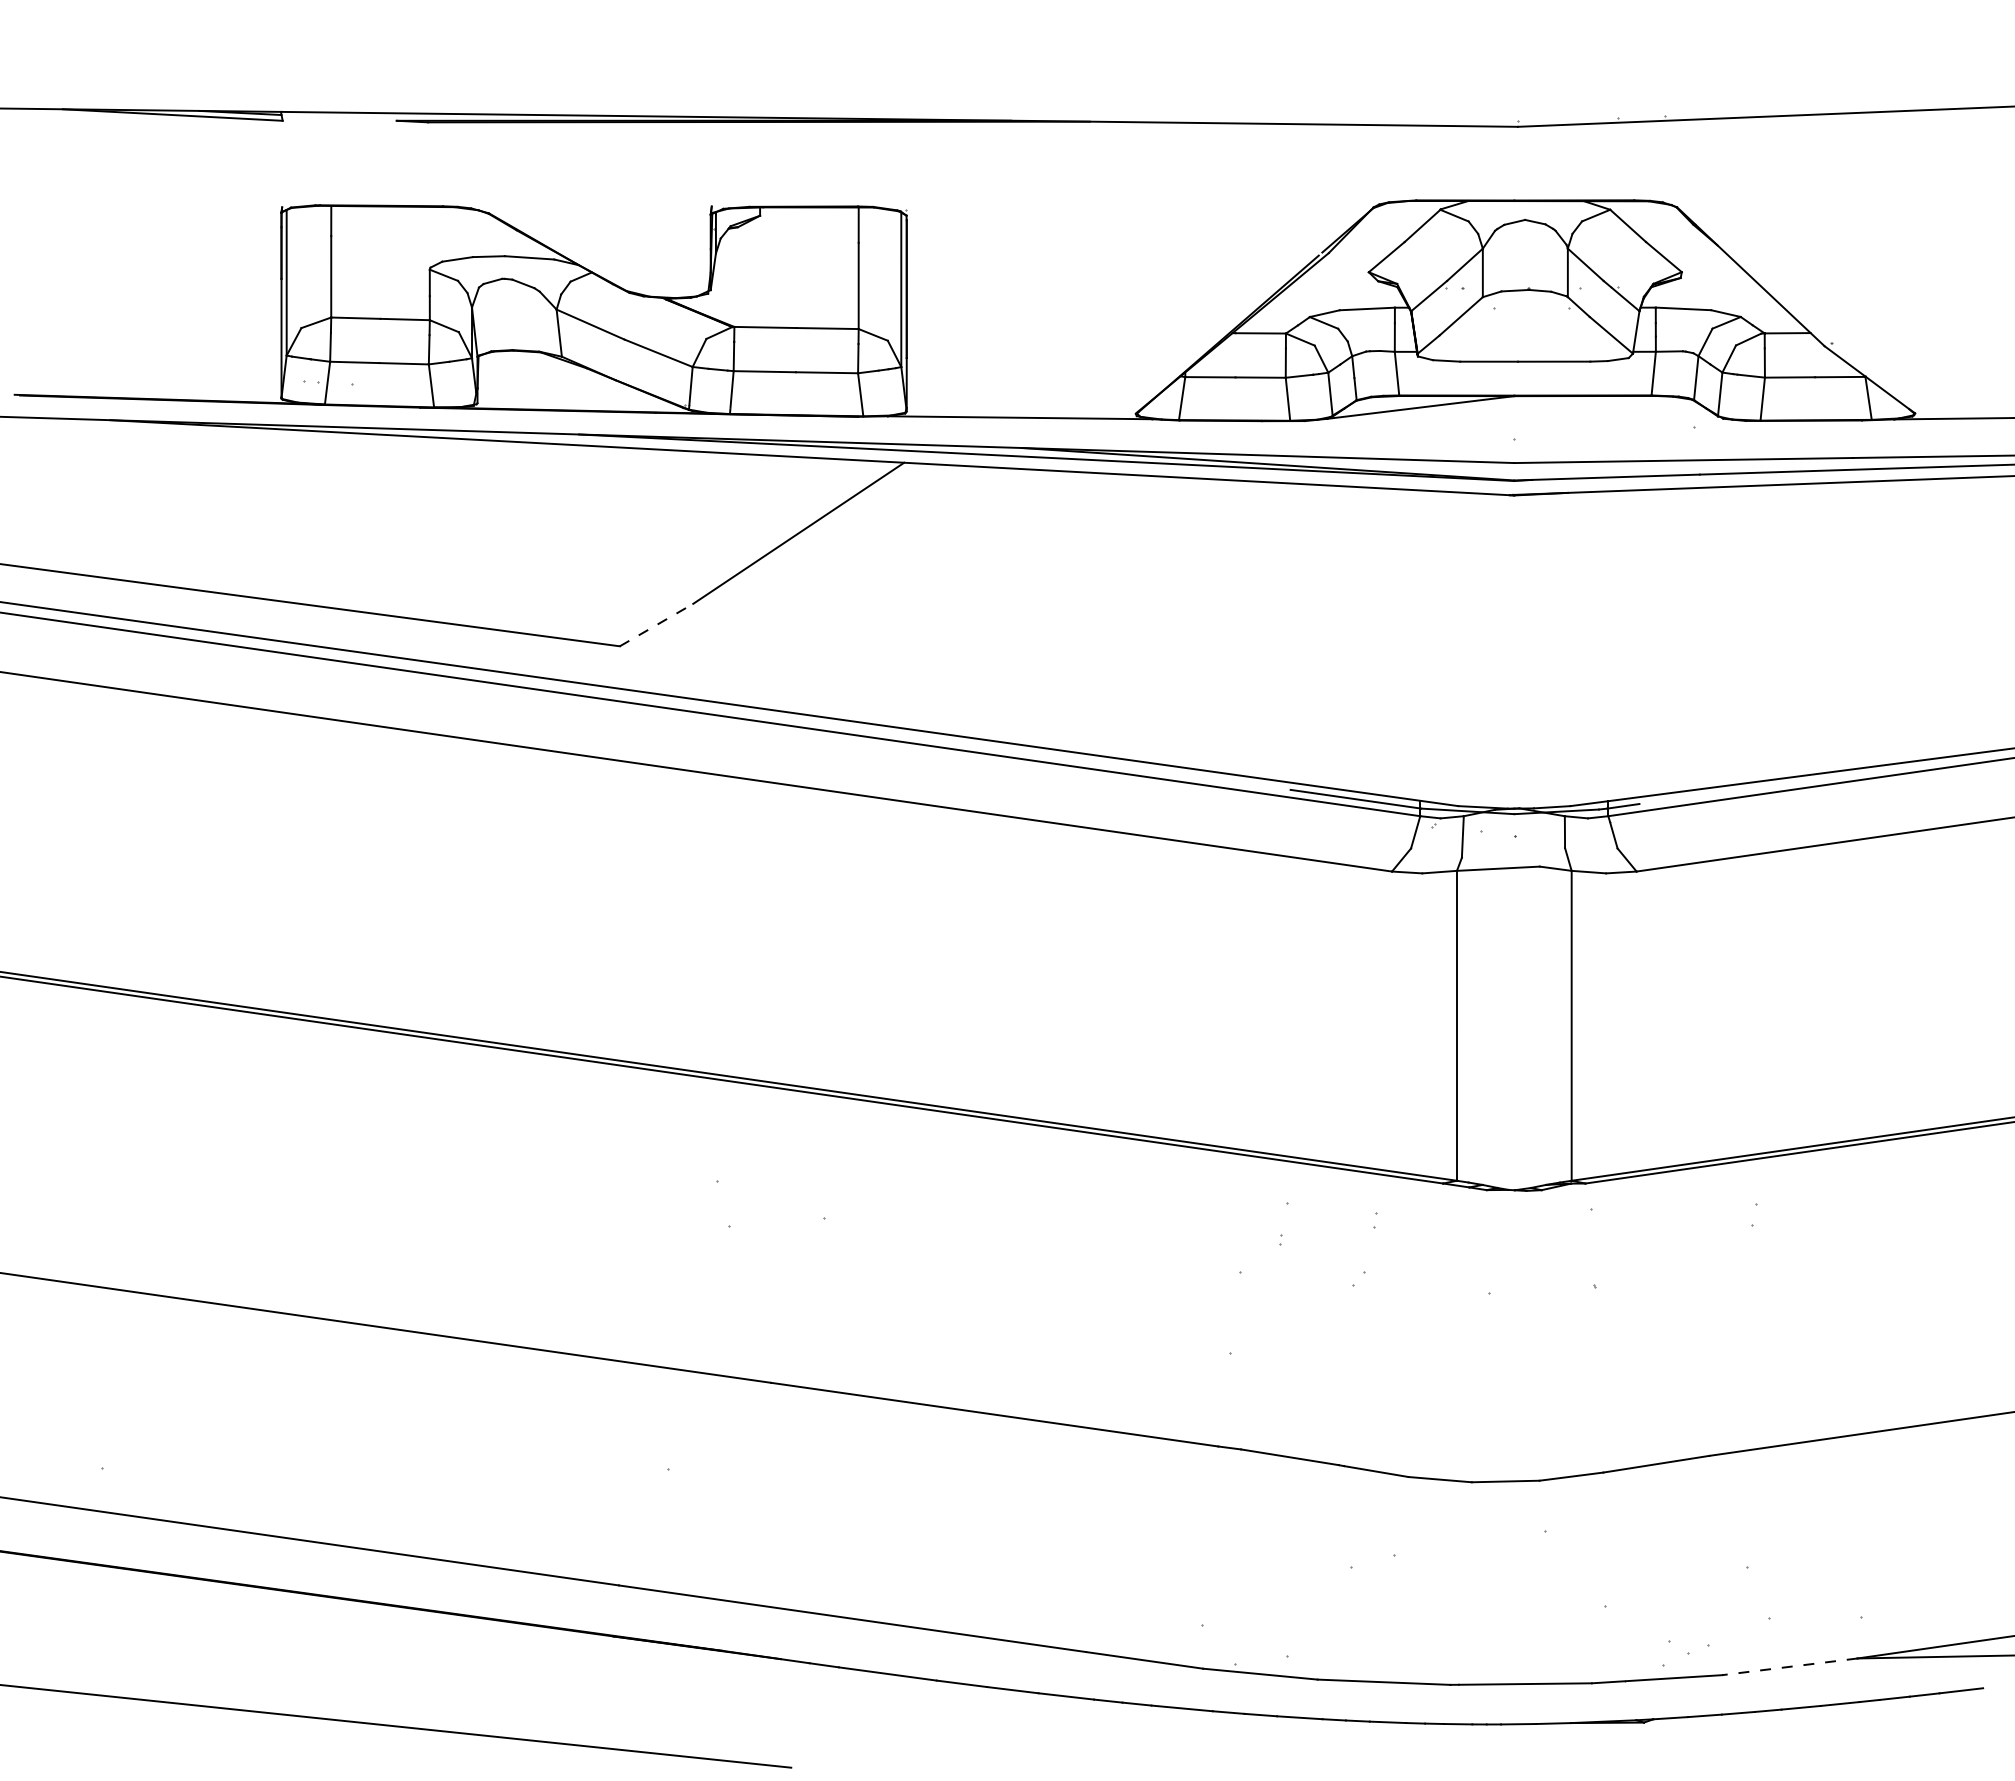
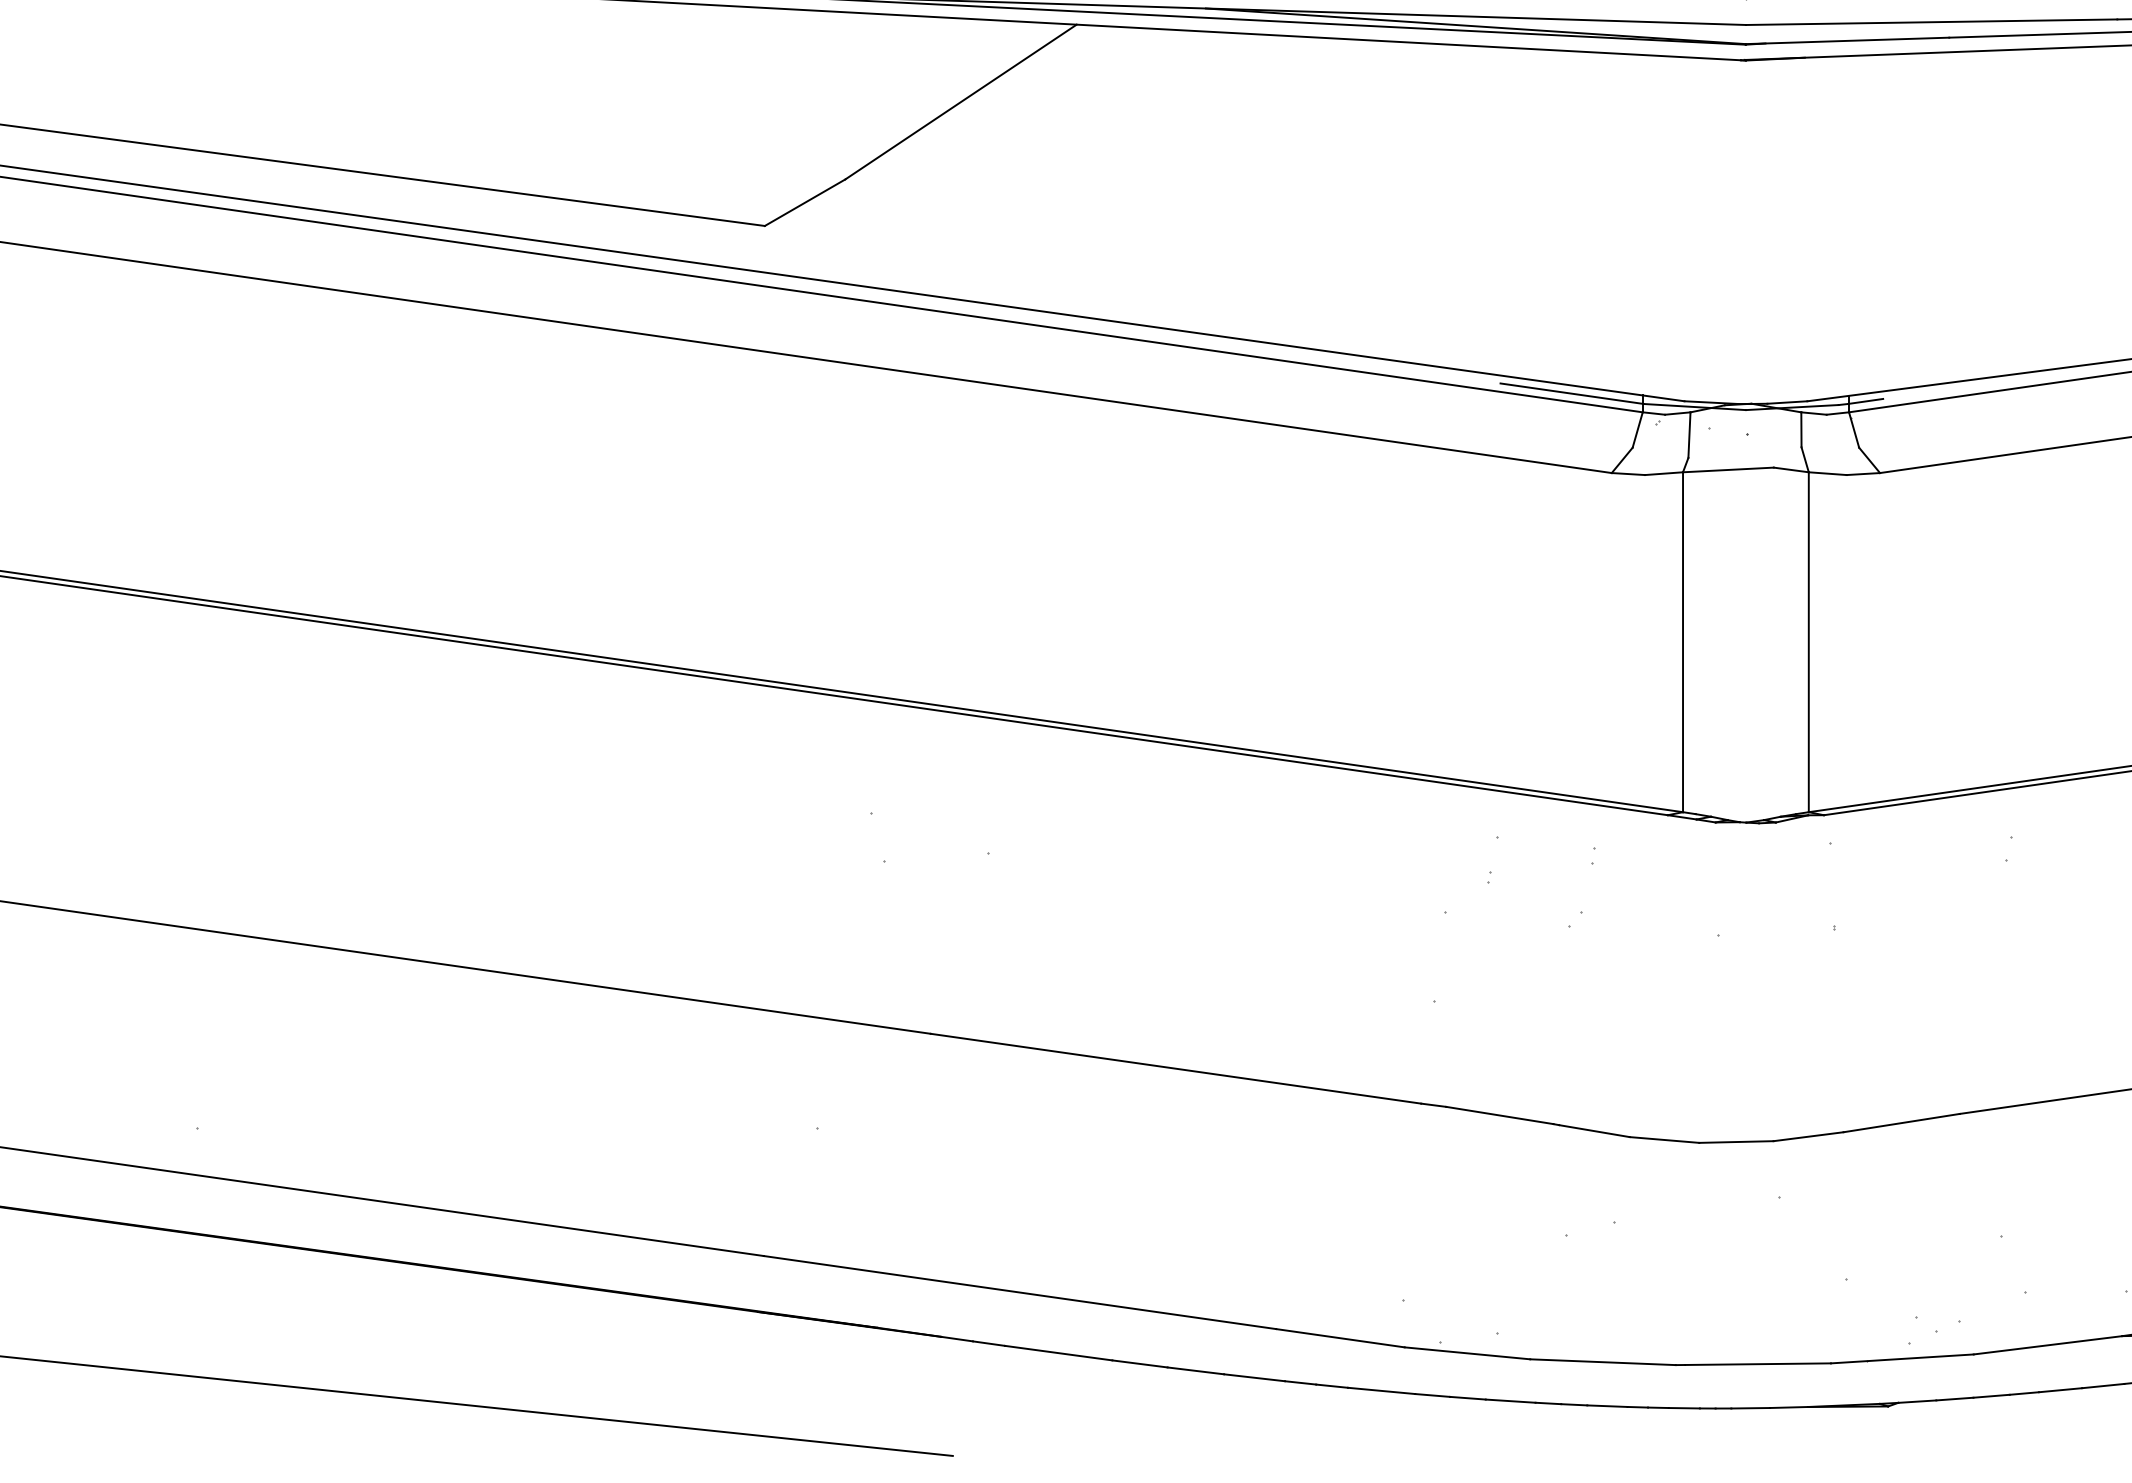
line: (656, 624) -> (805, 202), dashed -> solid
line: (1789, 1666) -> (2047, 1344), dashed -> solid

